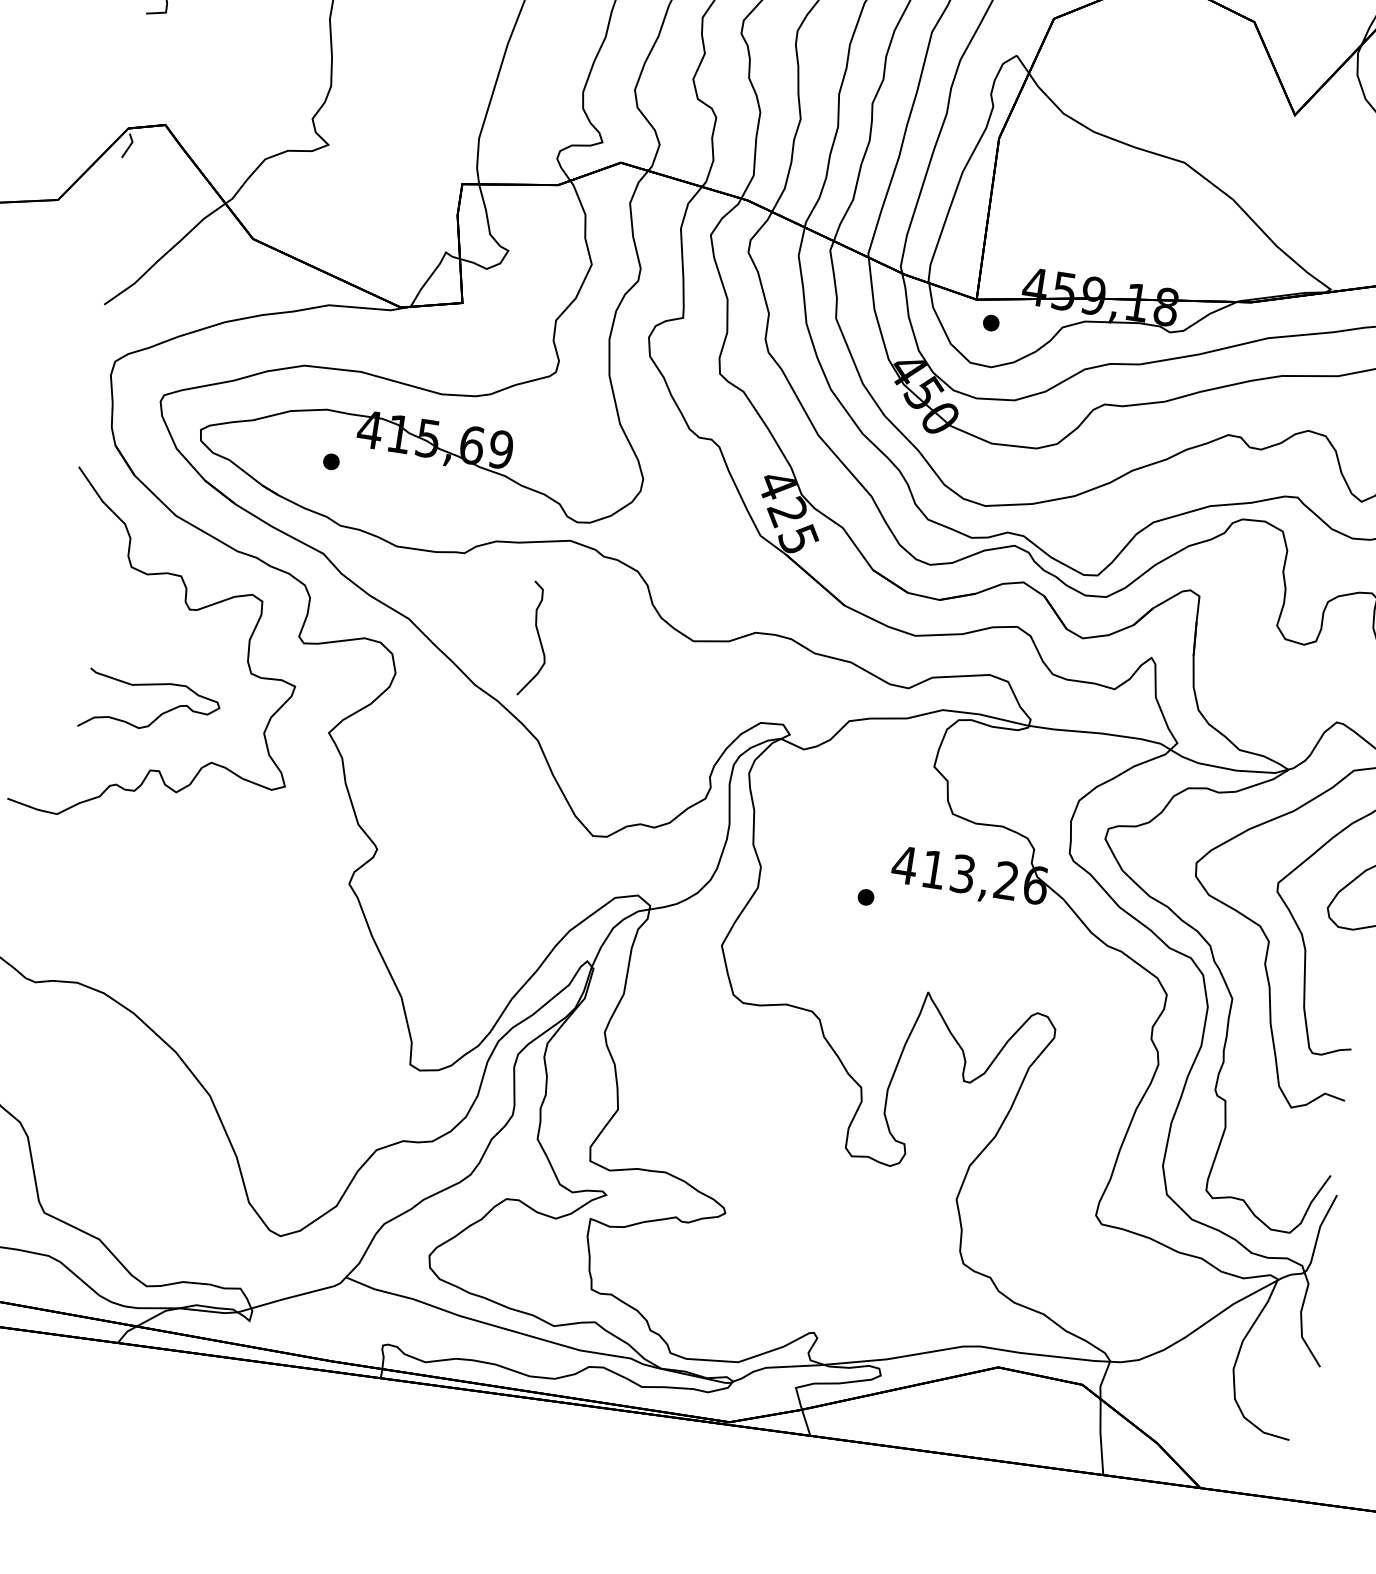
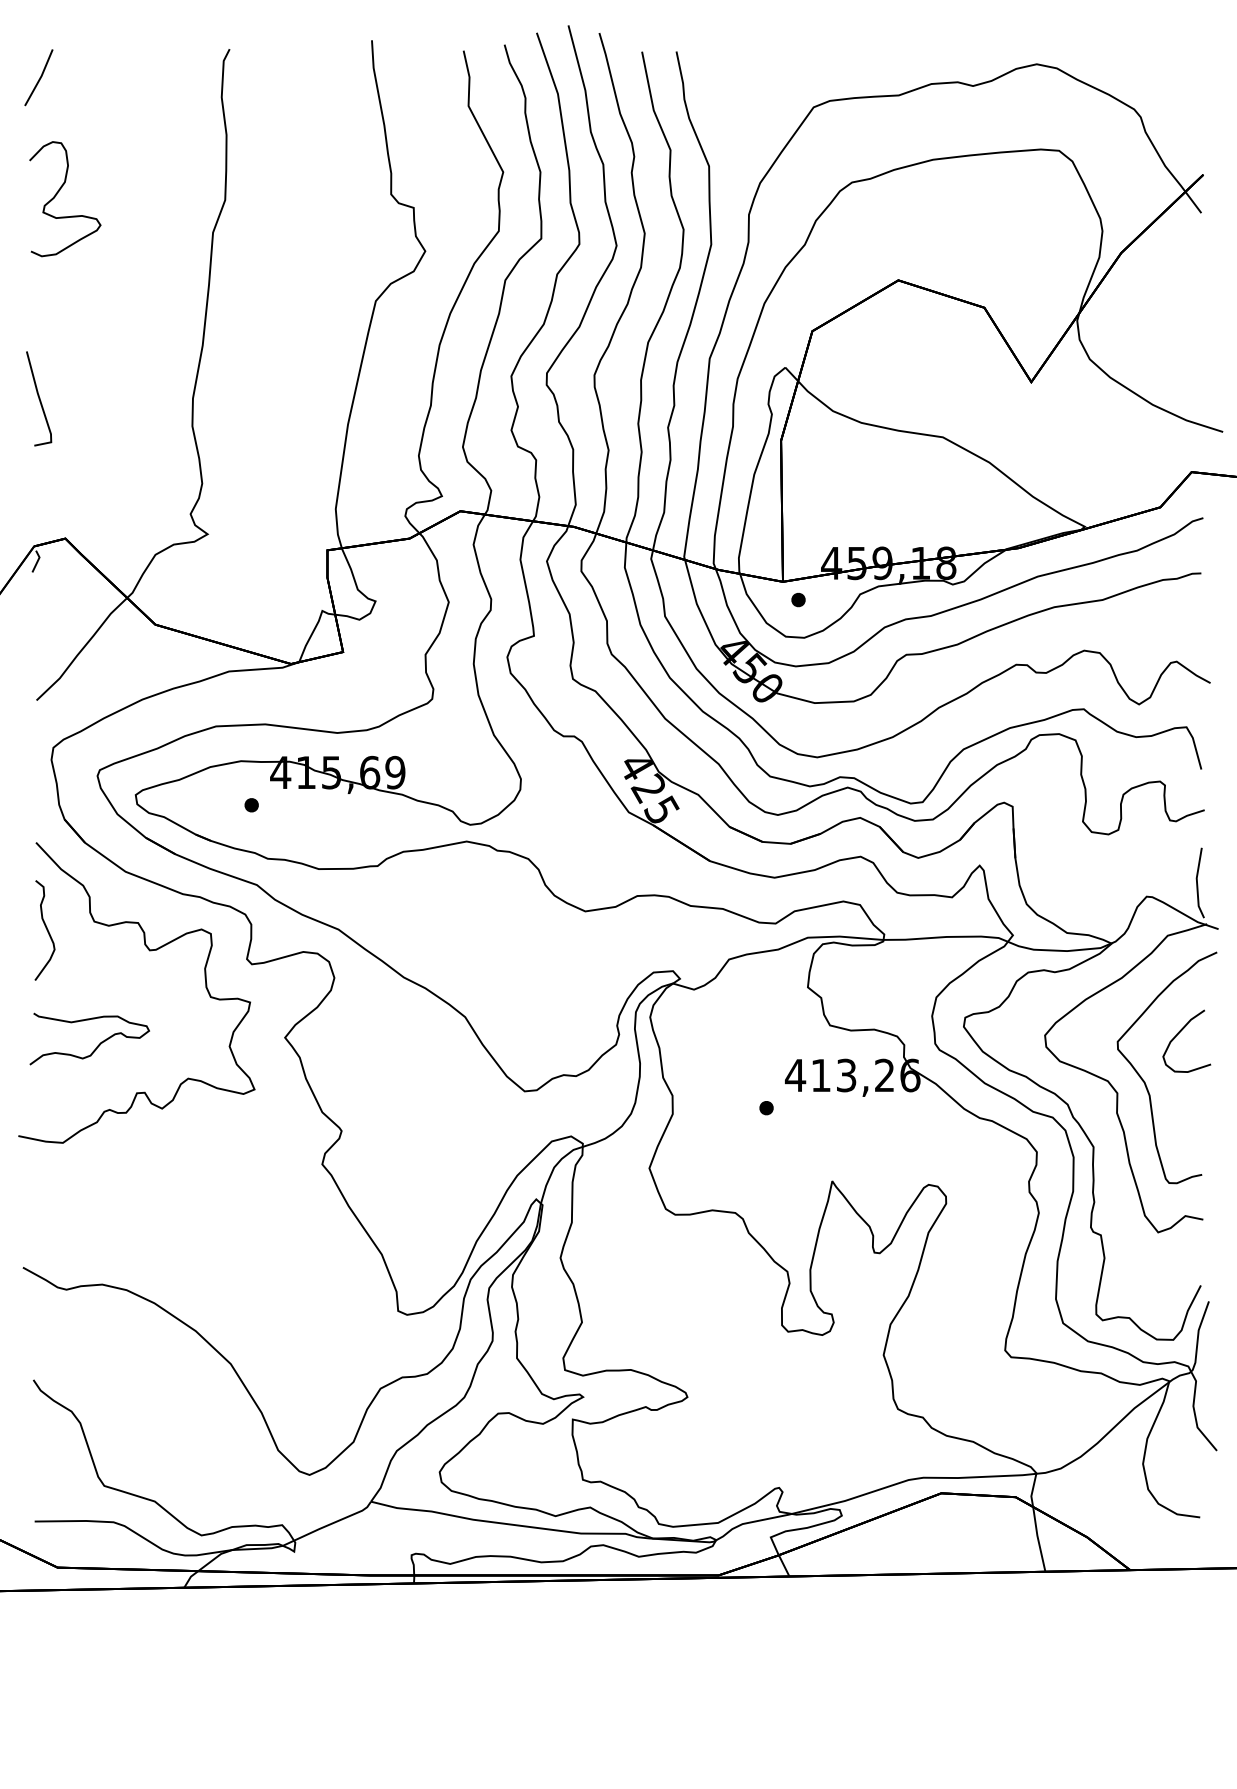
curve: (538, 639) -> (46, 930), moved
curve: (158, 715) -> (97, 1045), moved

